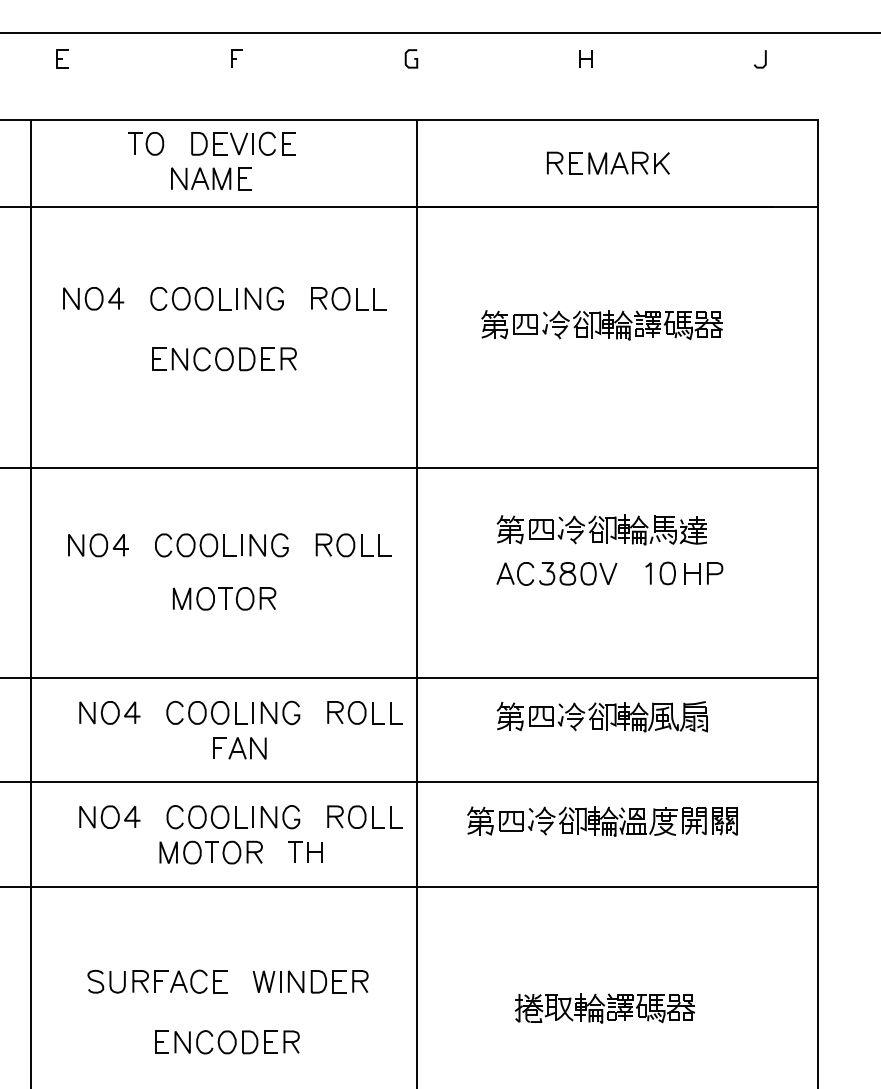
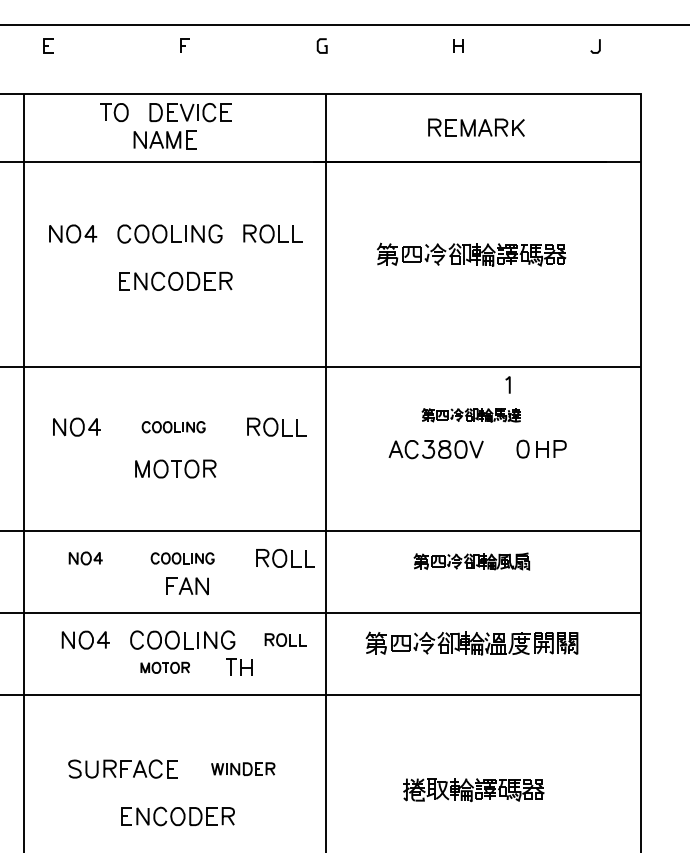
part: (601, 529) -> (471, 414), size x0.6
part: (221, 545) -> (173, 427), size x0.6
line: (649, 573) -> (508, 384), moved
part: (109, 712) -> (85, 558), size x0.7
part: (233, 712) -> (182, 558), size x0.6
part: (601, 716) -> (471, 561), size x0.7
part: (364, 816) -> (285, 639), size x0.7
part: (210, 852) -> (164, 667), size x0.6
part: (310, 981) -> (243, 768), size x0.7

